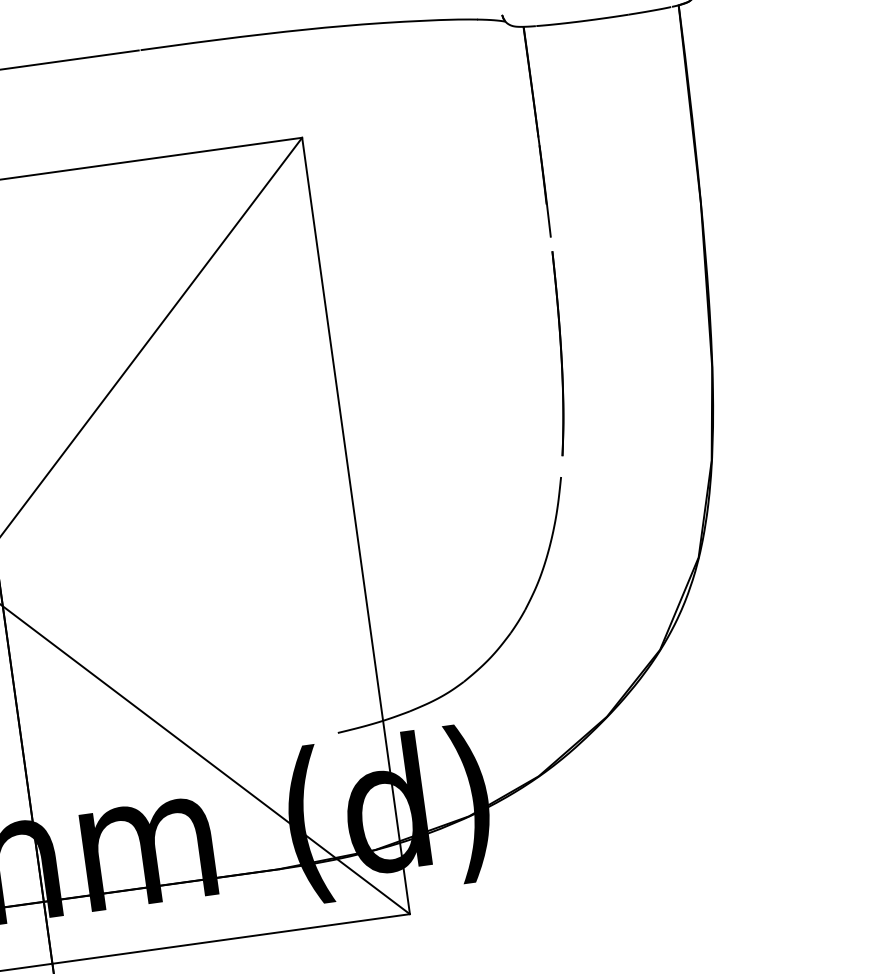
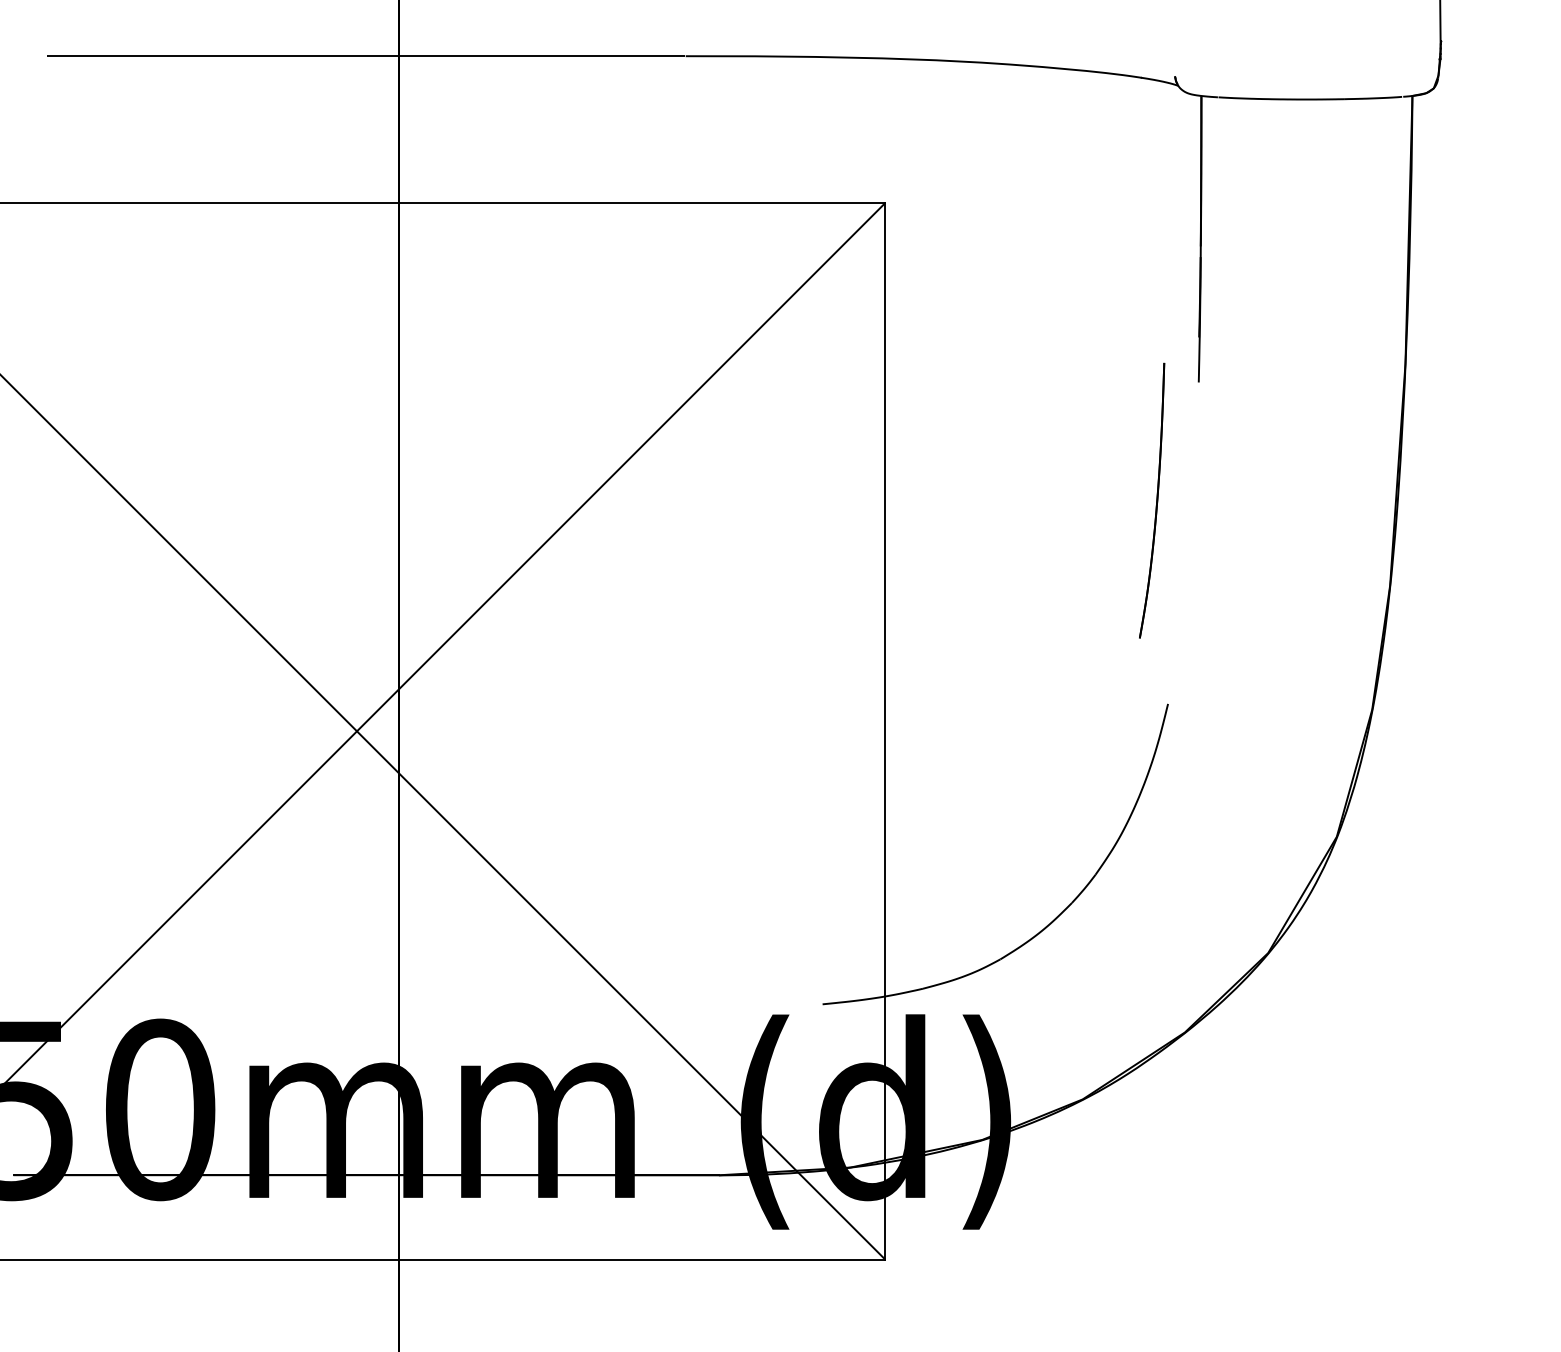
part: (557, 353) -> (1152, 500), moved

